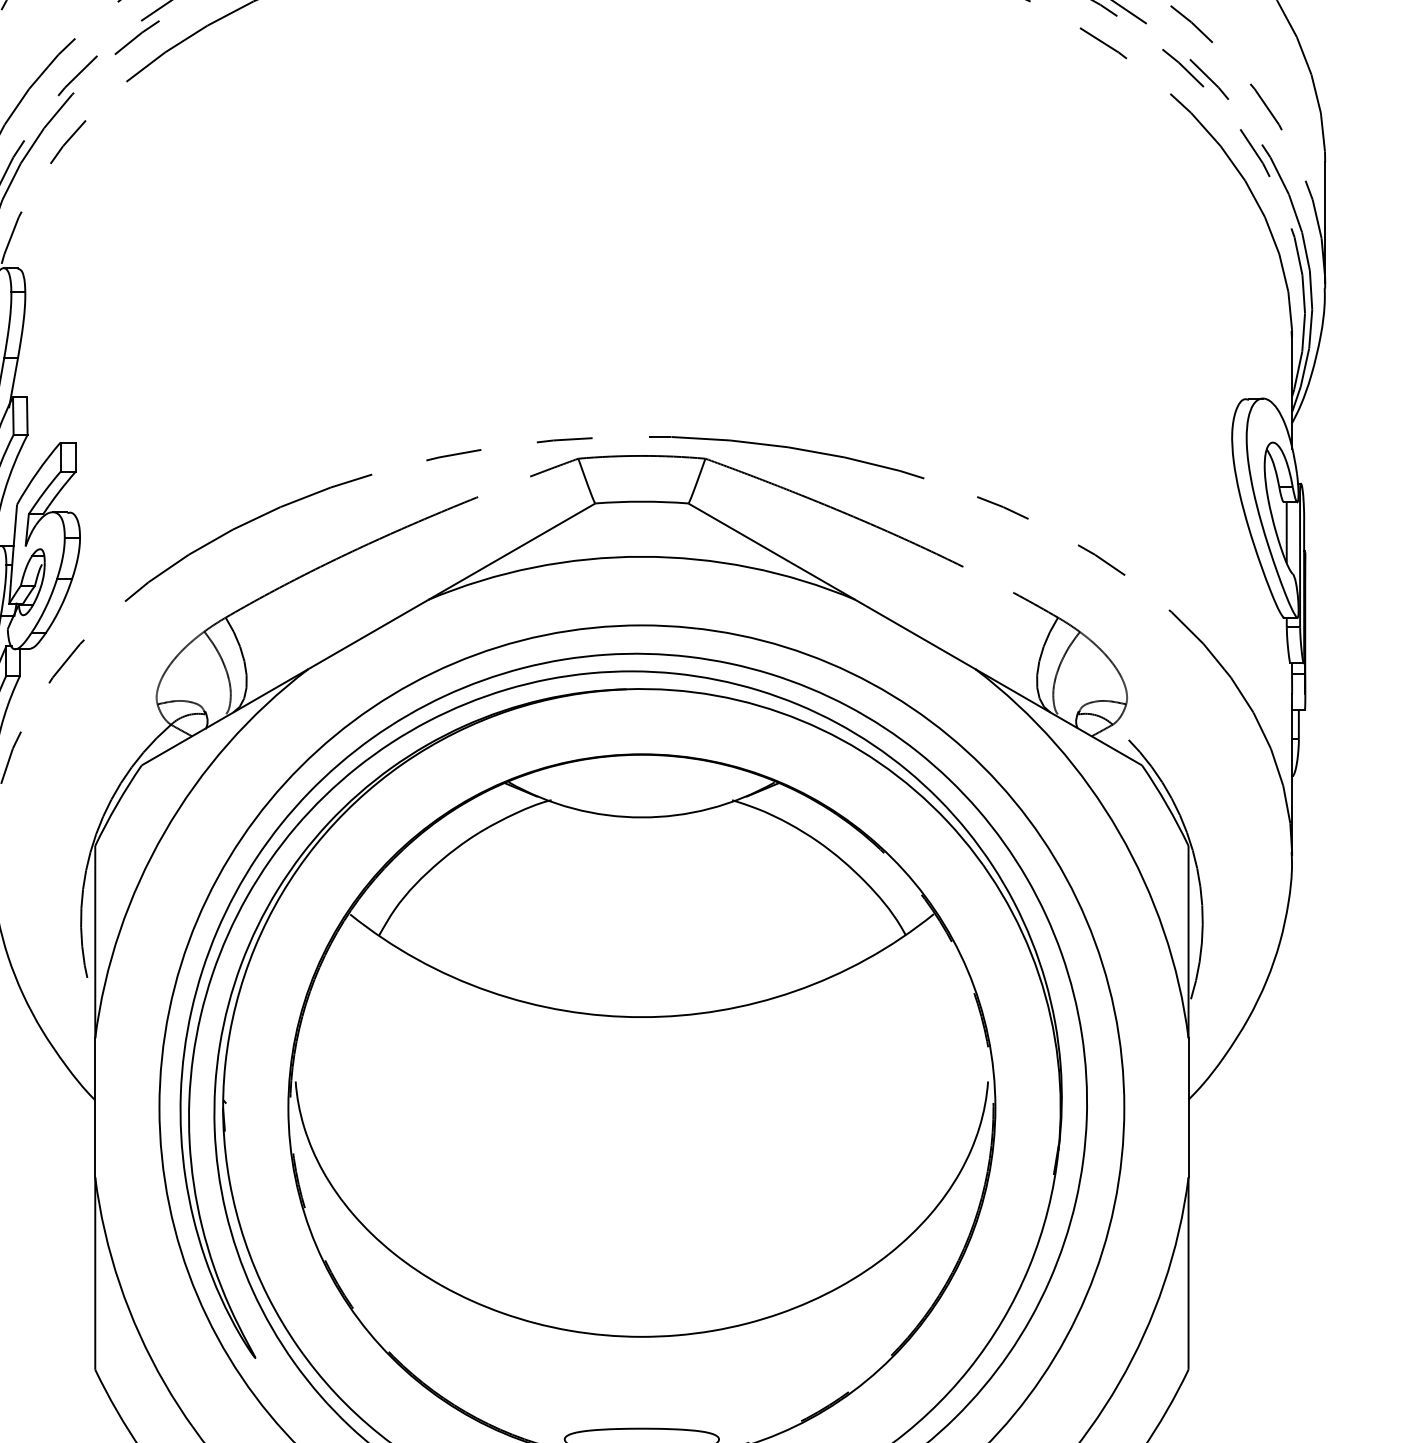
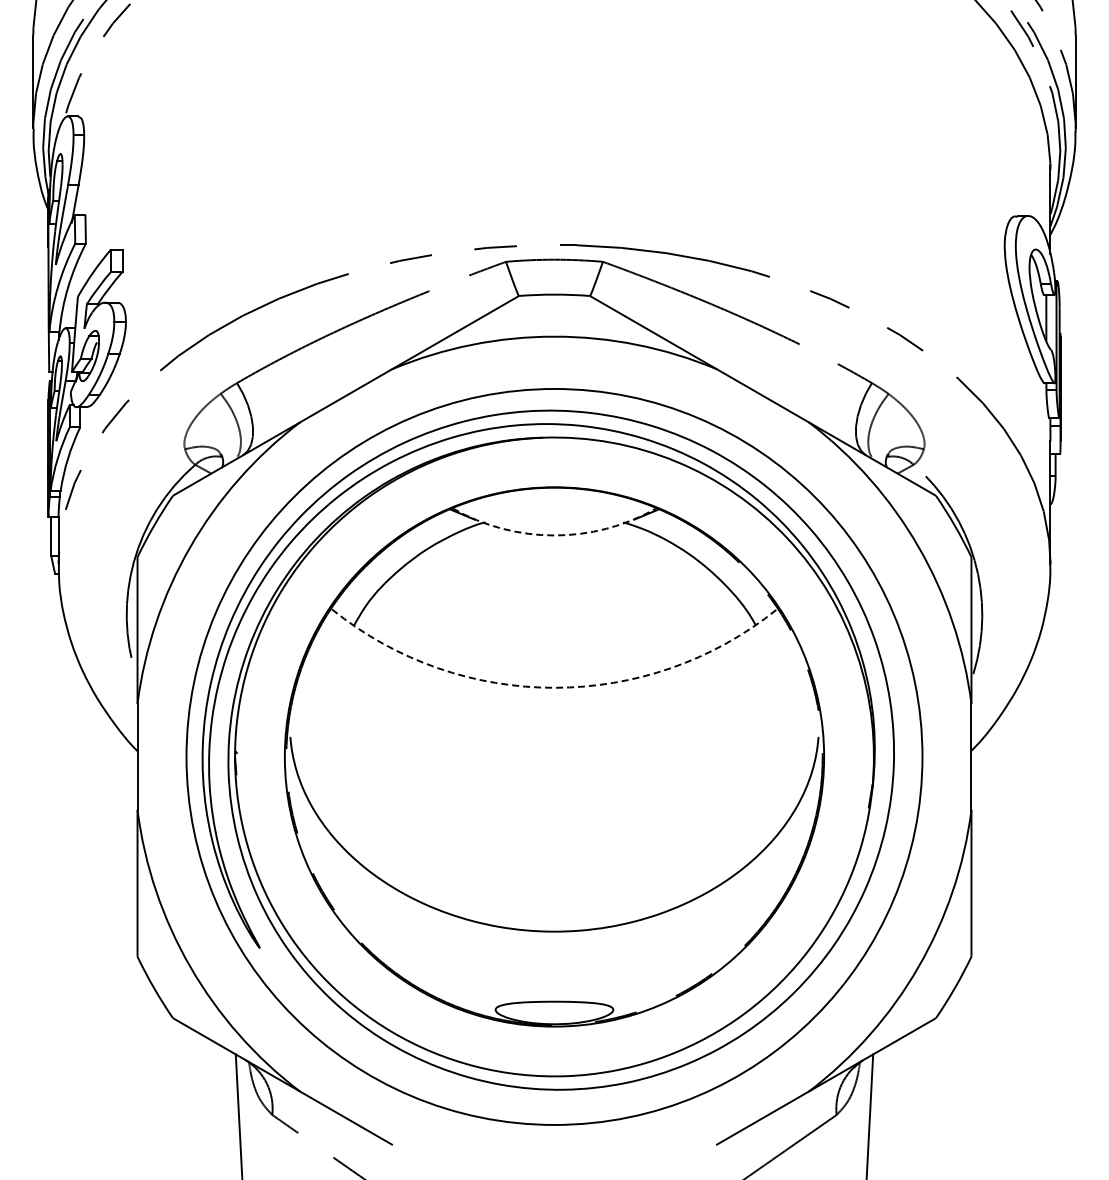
arc: (641, 817) -> (554, 535), solid -> dashed
arc: (641, 1016) -> (554, 687), solid -> dashed

